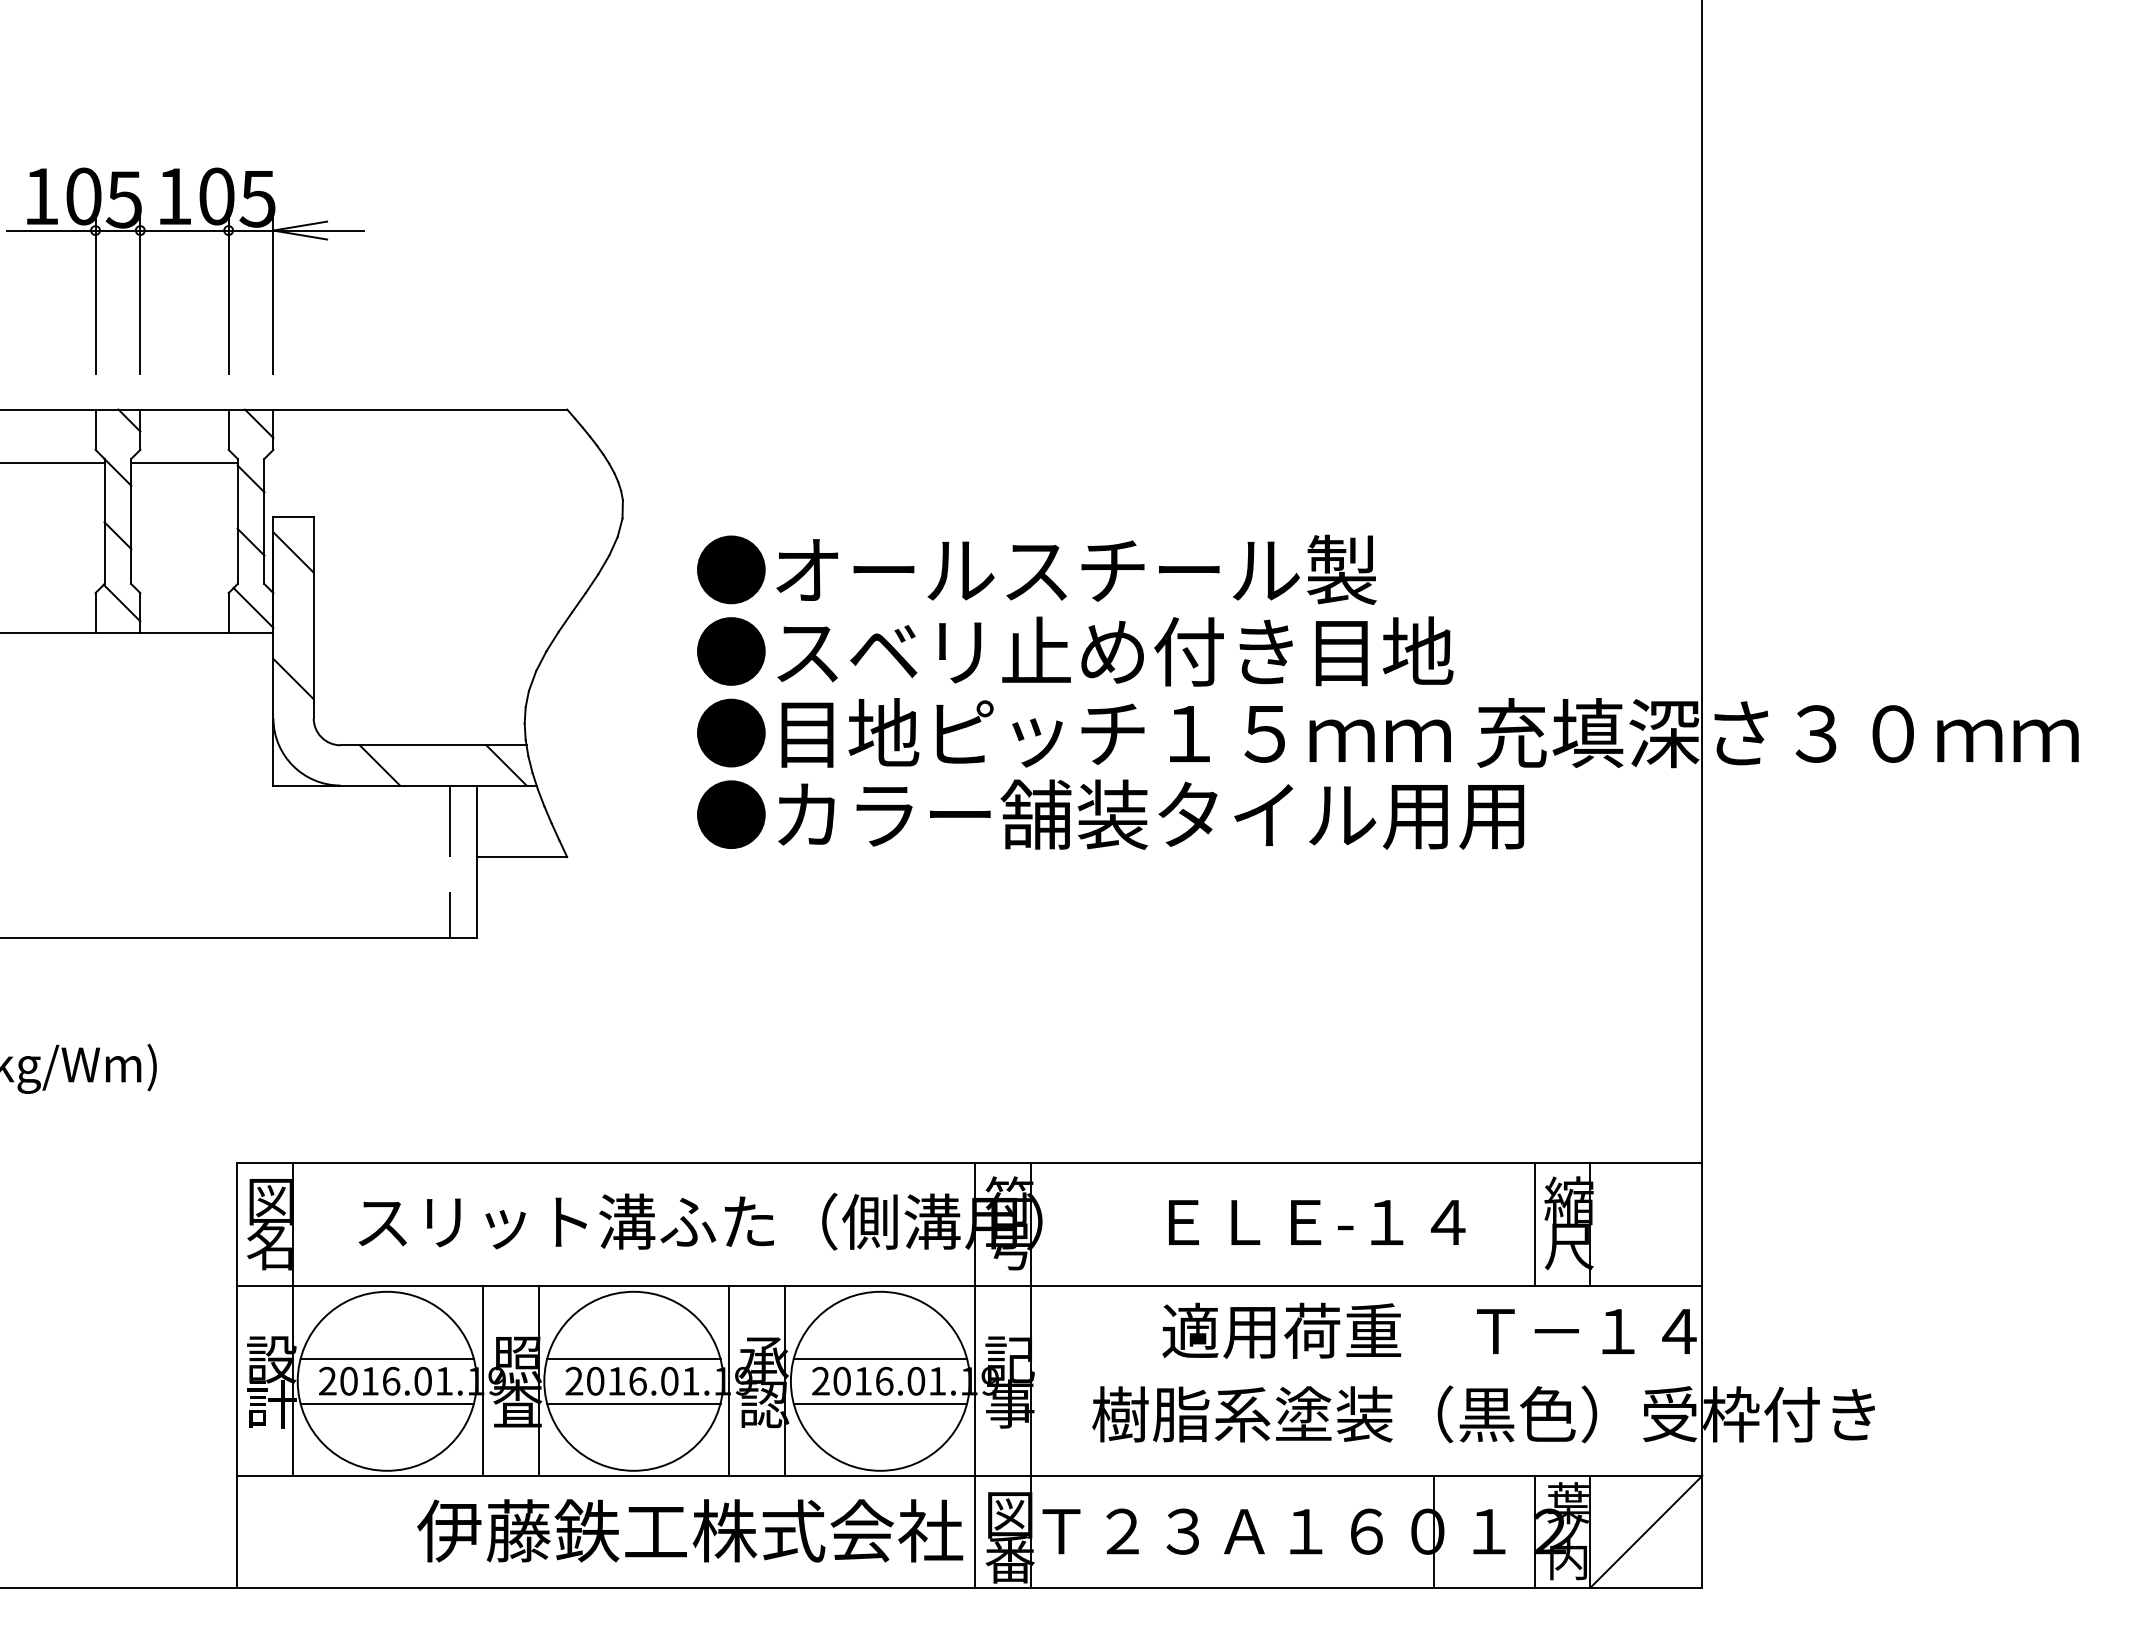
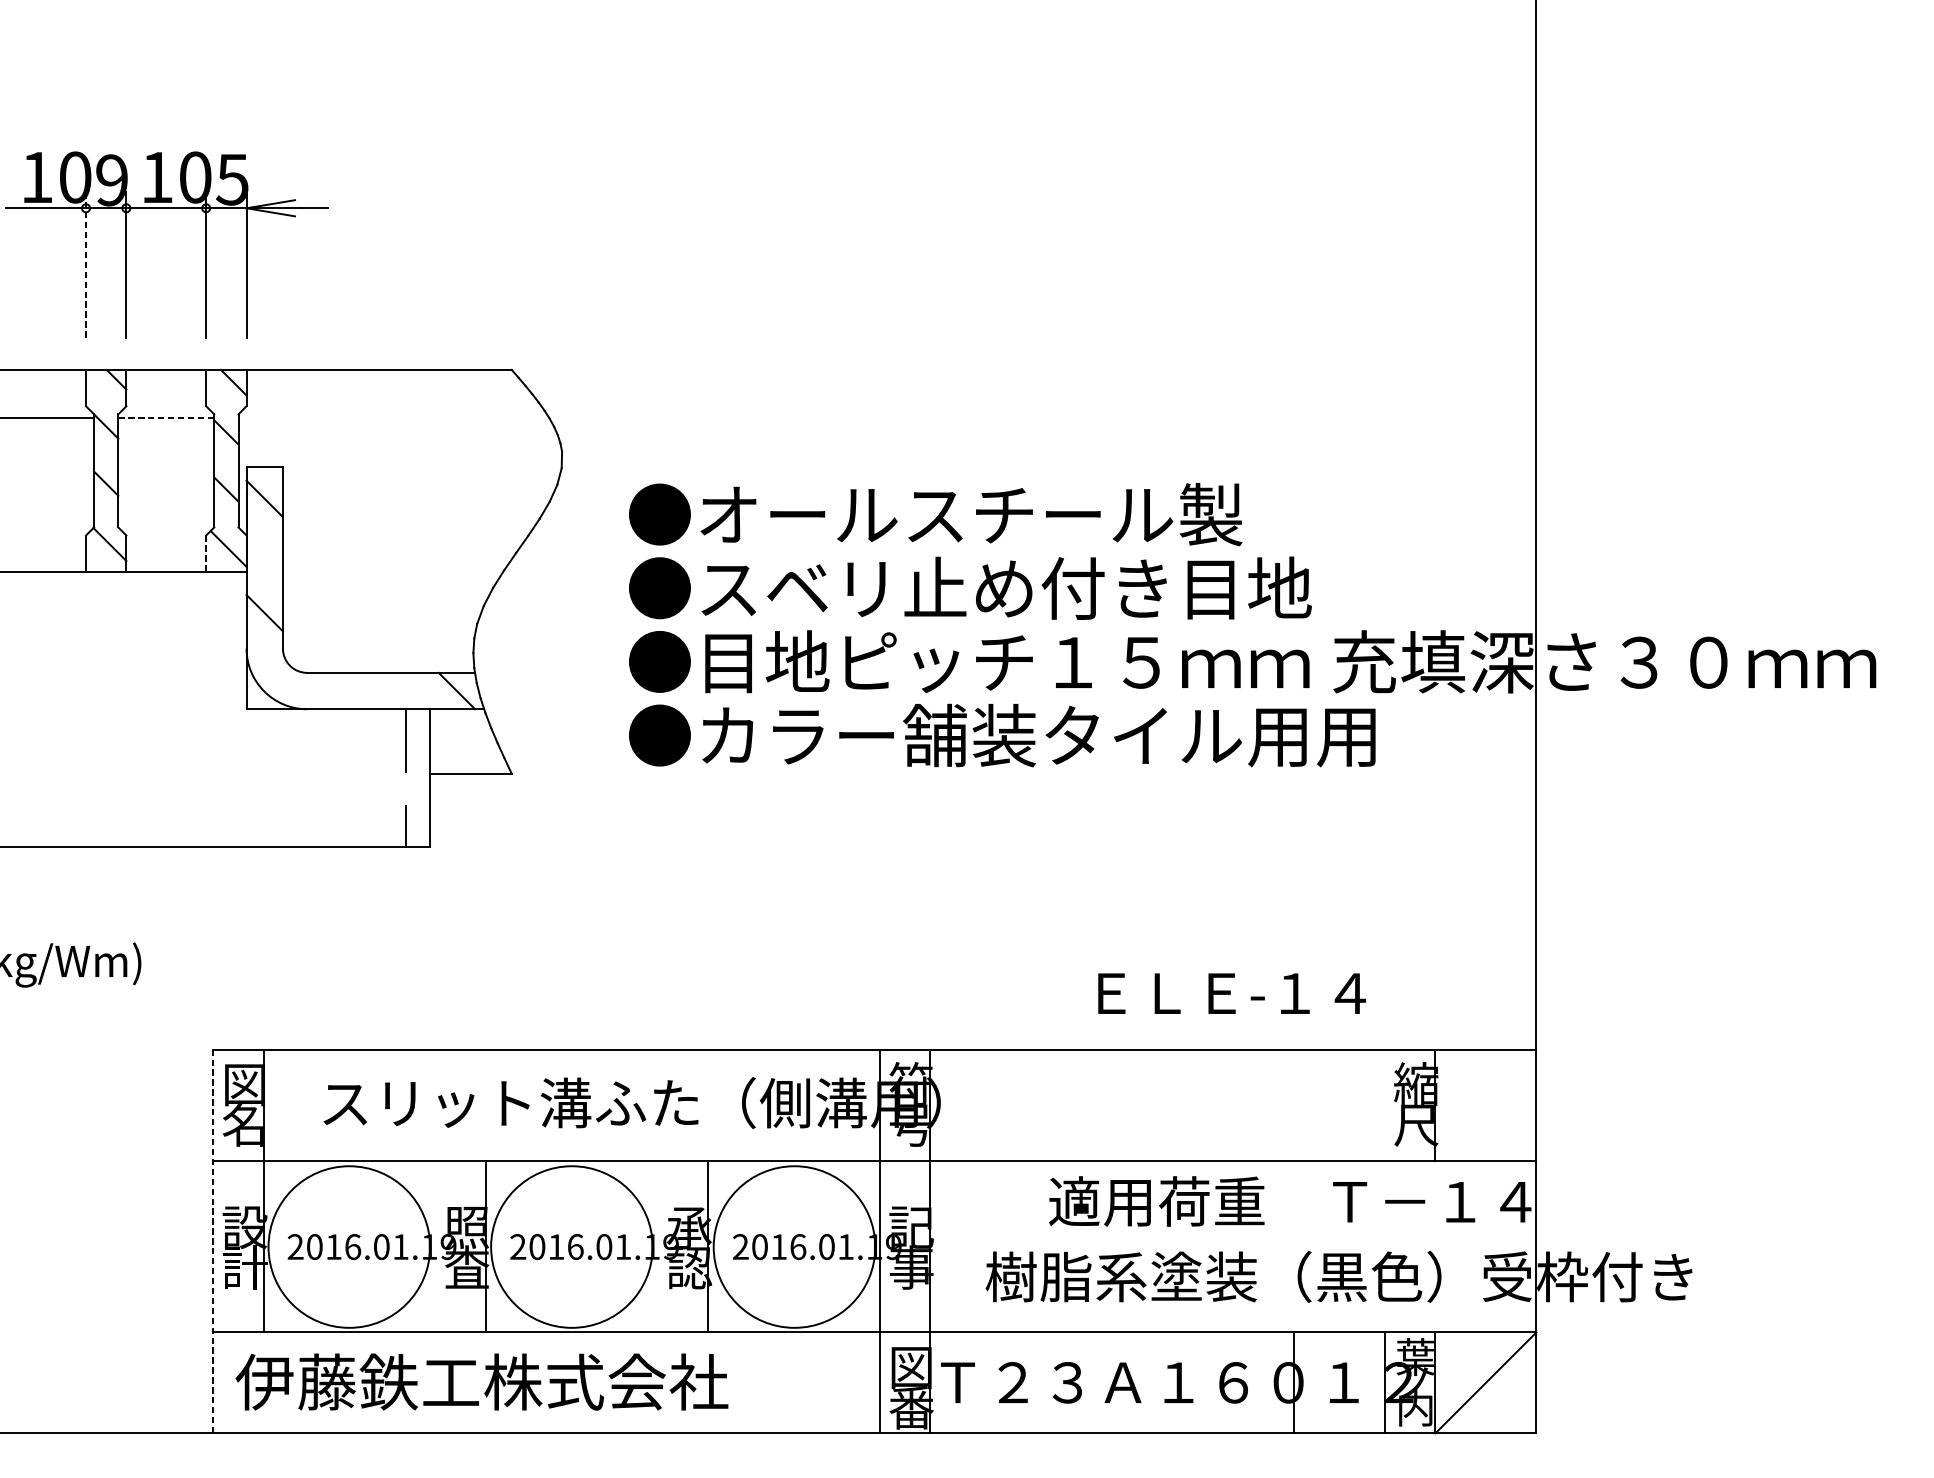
text: (123, 199) -> (111, 180), 5 -> 9
line: (95, 293) -> (85, 265), solid -> dashed
line: (185, 463) -> (167, 418), solid -> dashed
line: (228, 613) -> (206, 553), solid -> dashed
line: (379, 765) -> (342, 691), removed
text: (1317, 1222) -> (1232, 993), moved
line: (1534, 1223) -> (1384, 1104), removed
line: (386, 1358) -> (348, 1226), removed
line: (633, 1358) -> (571, 1226), removed
line: (880, 1358) -> (794, 1226), removed
line: (236, 1375) -> (213, 1241), solid -> dashed
line: (482, 1380) -> (435, 1246), removed
line: (728, 1380) -> (657, 1246), removed
line: (386, 1403) -> (348, 1267), removed
line: (633, 1403) -> (571, 1267), removed
line: (880, 1403) -> (794, 1267), removed
text: (690, 1530) -> (482, 1381), moved

